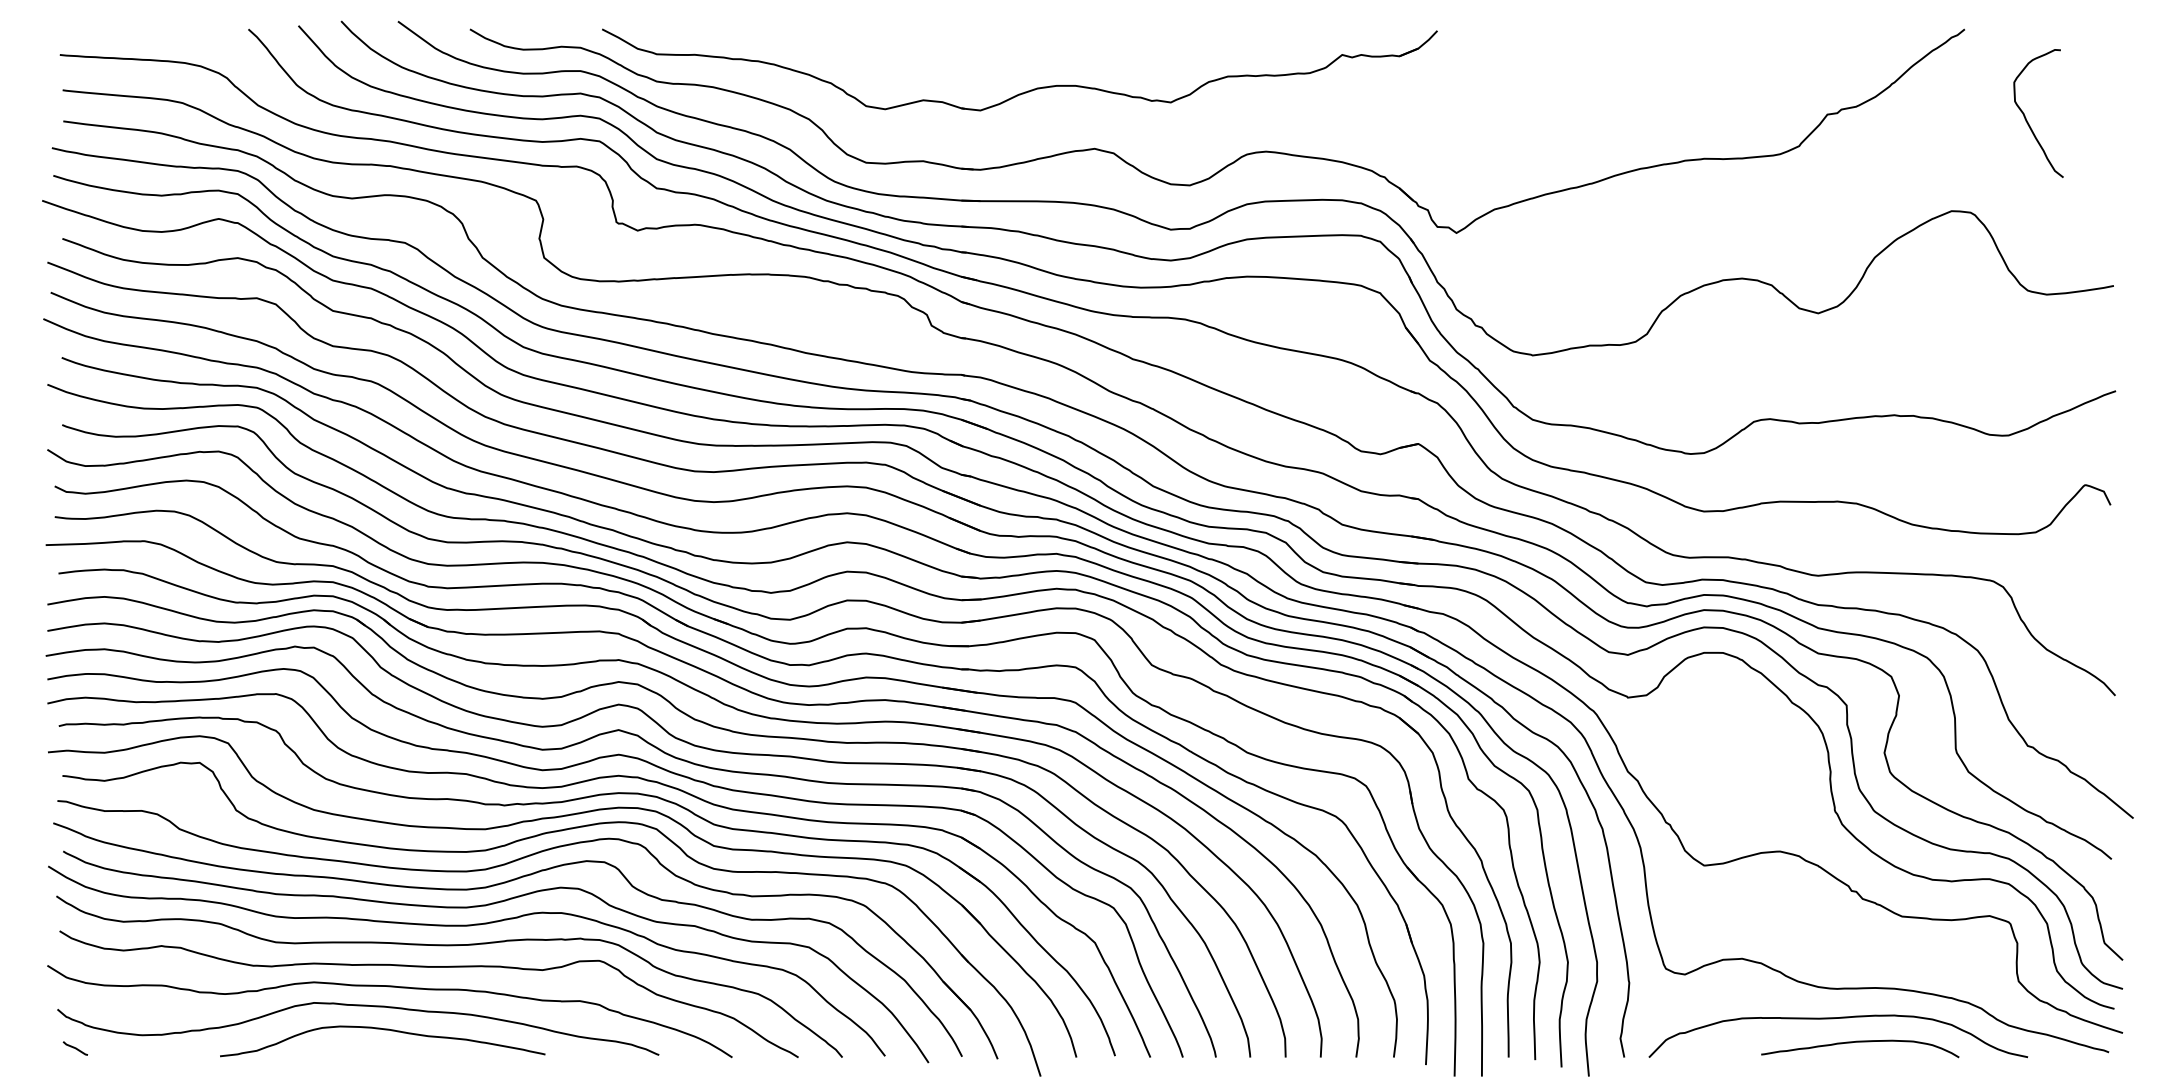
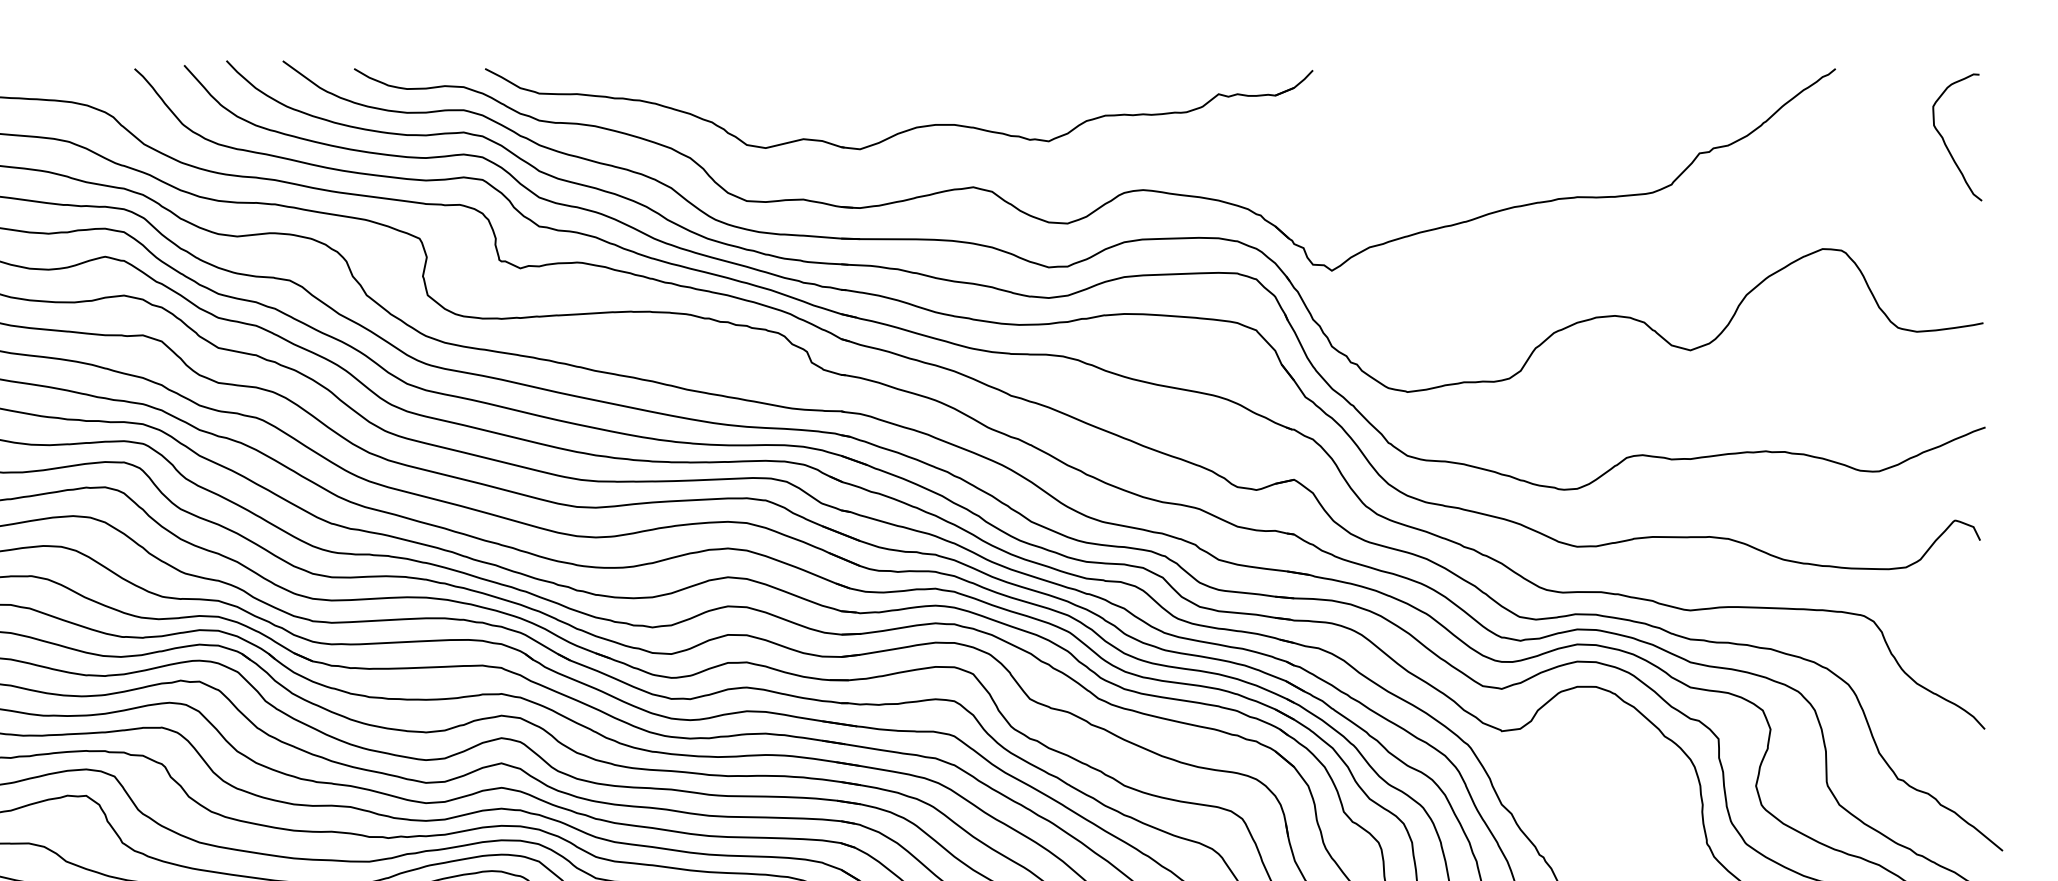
curve: (2026, 118) -> (1945, 142), moved

